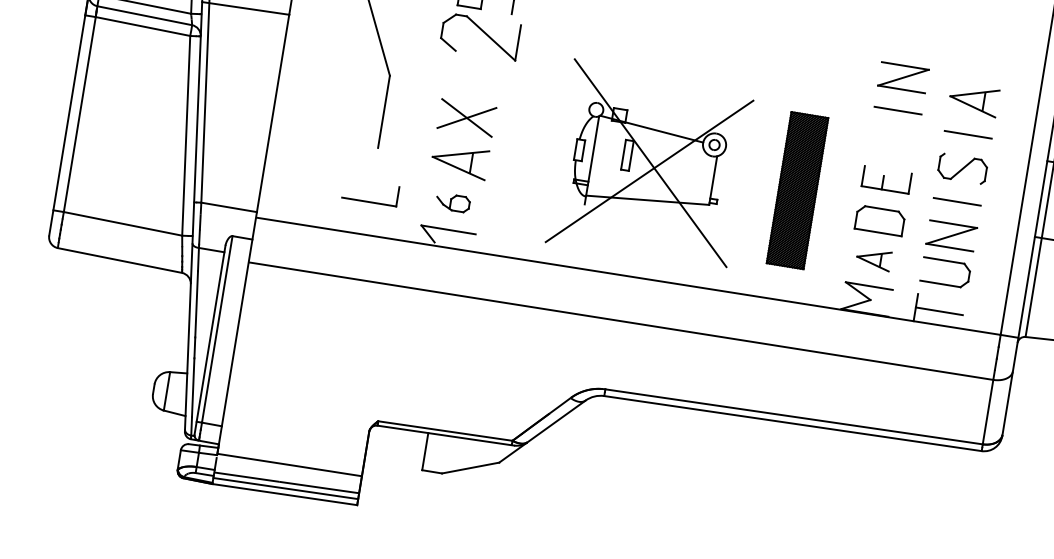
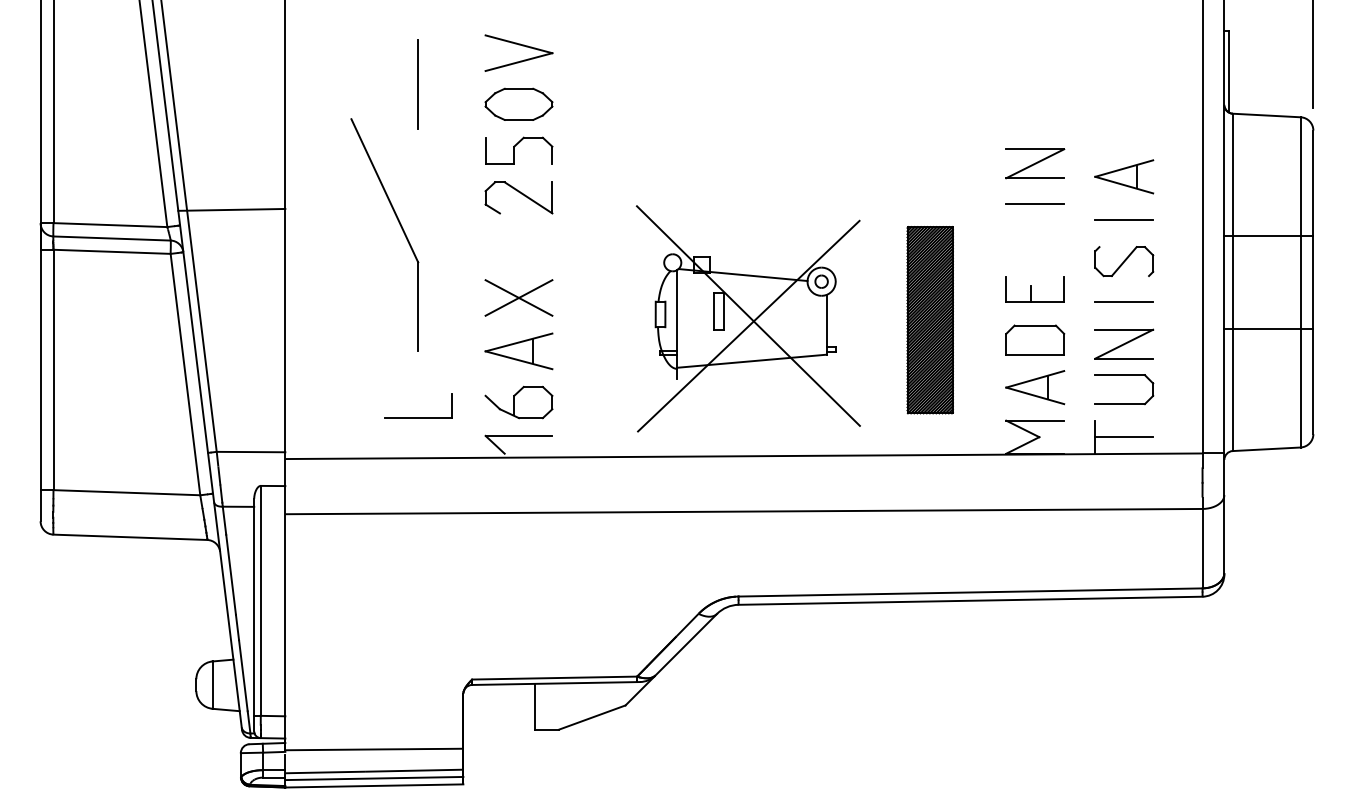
part: (479, 36) -> (518, 197), size x0.71
part: (452, 202) -> (518, 402), size x1.67
part: (873, 259) -> (1035, 387), size x1.43

